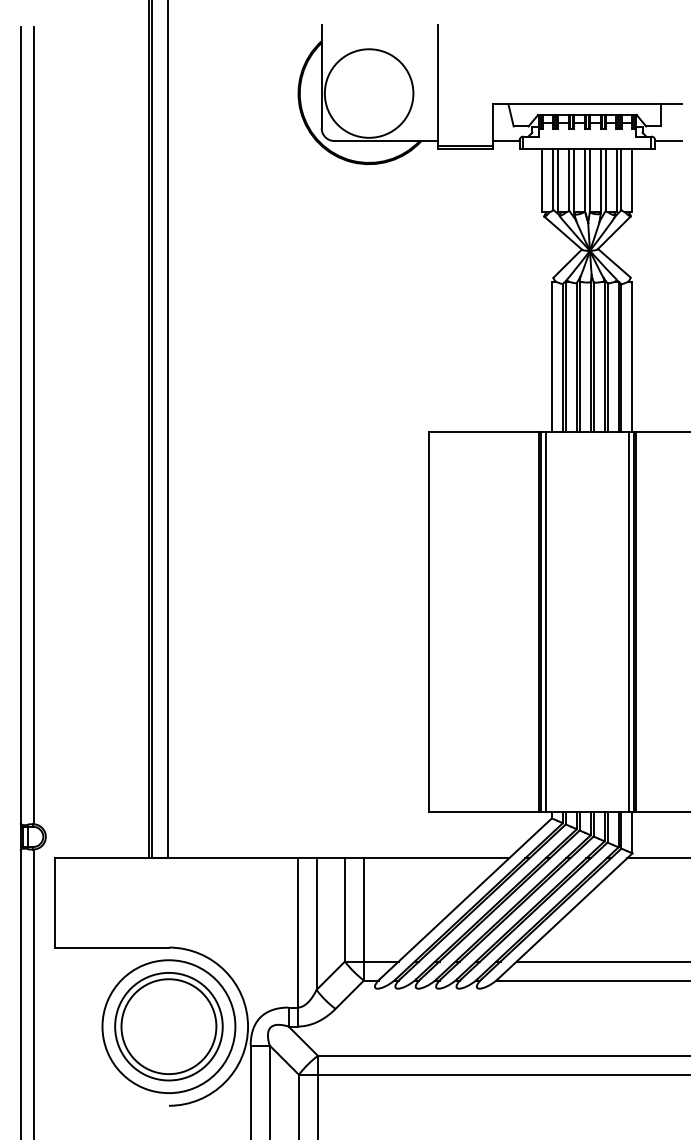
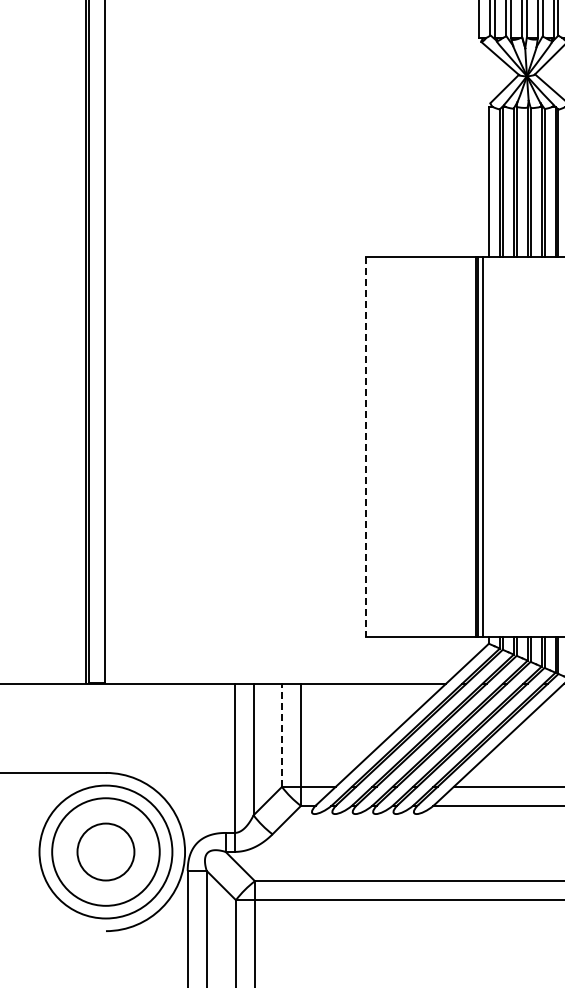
line: (429, 621) -> (366, 446), solid -> dashed
line: (344, 909) -> (281, 734), solid -> dashed
circle: (168, 1026) -> (105, 851), size x0.6

